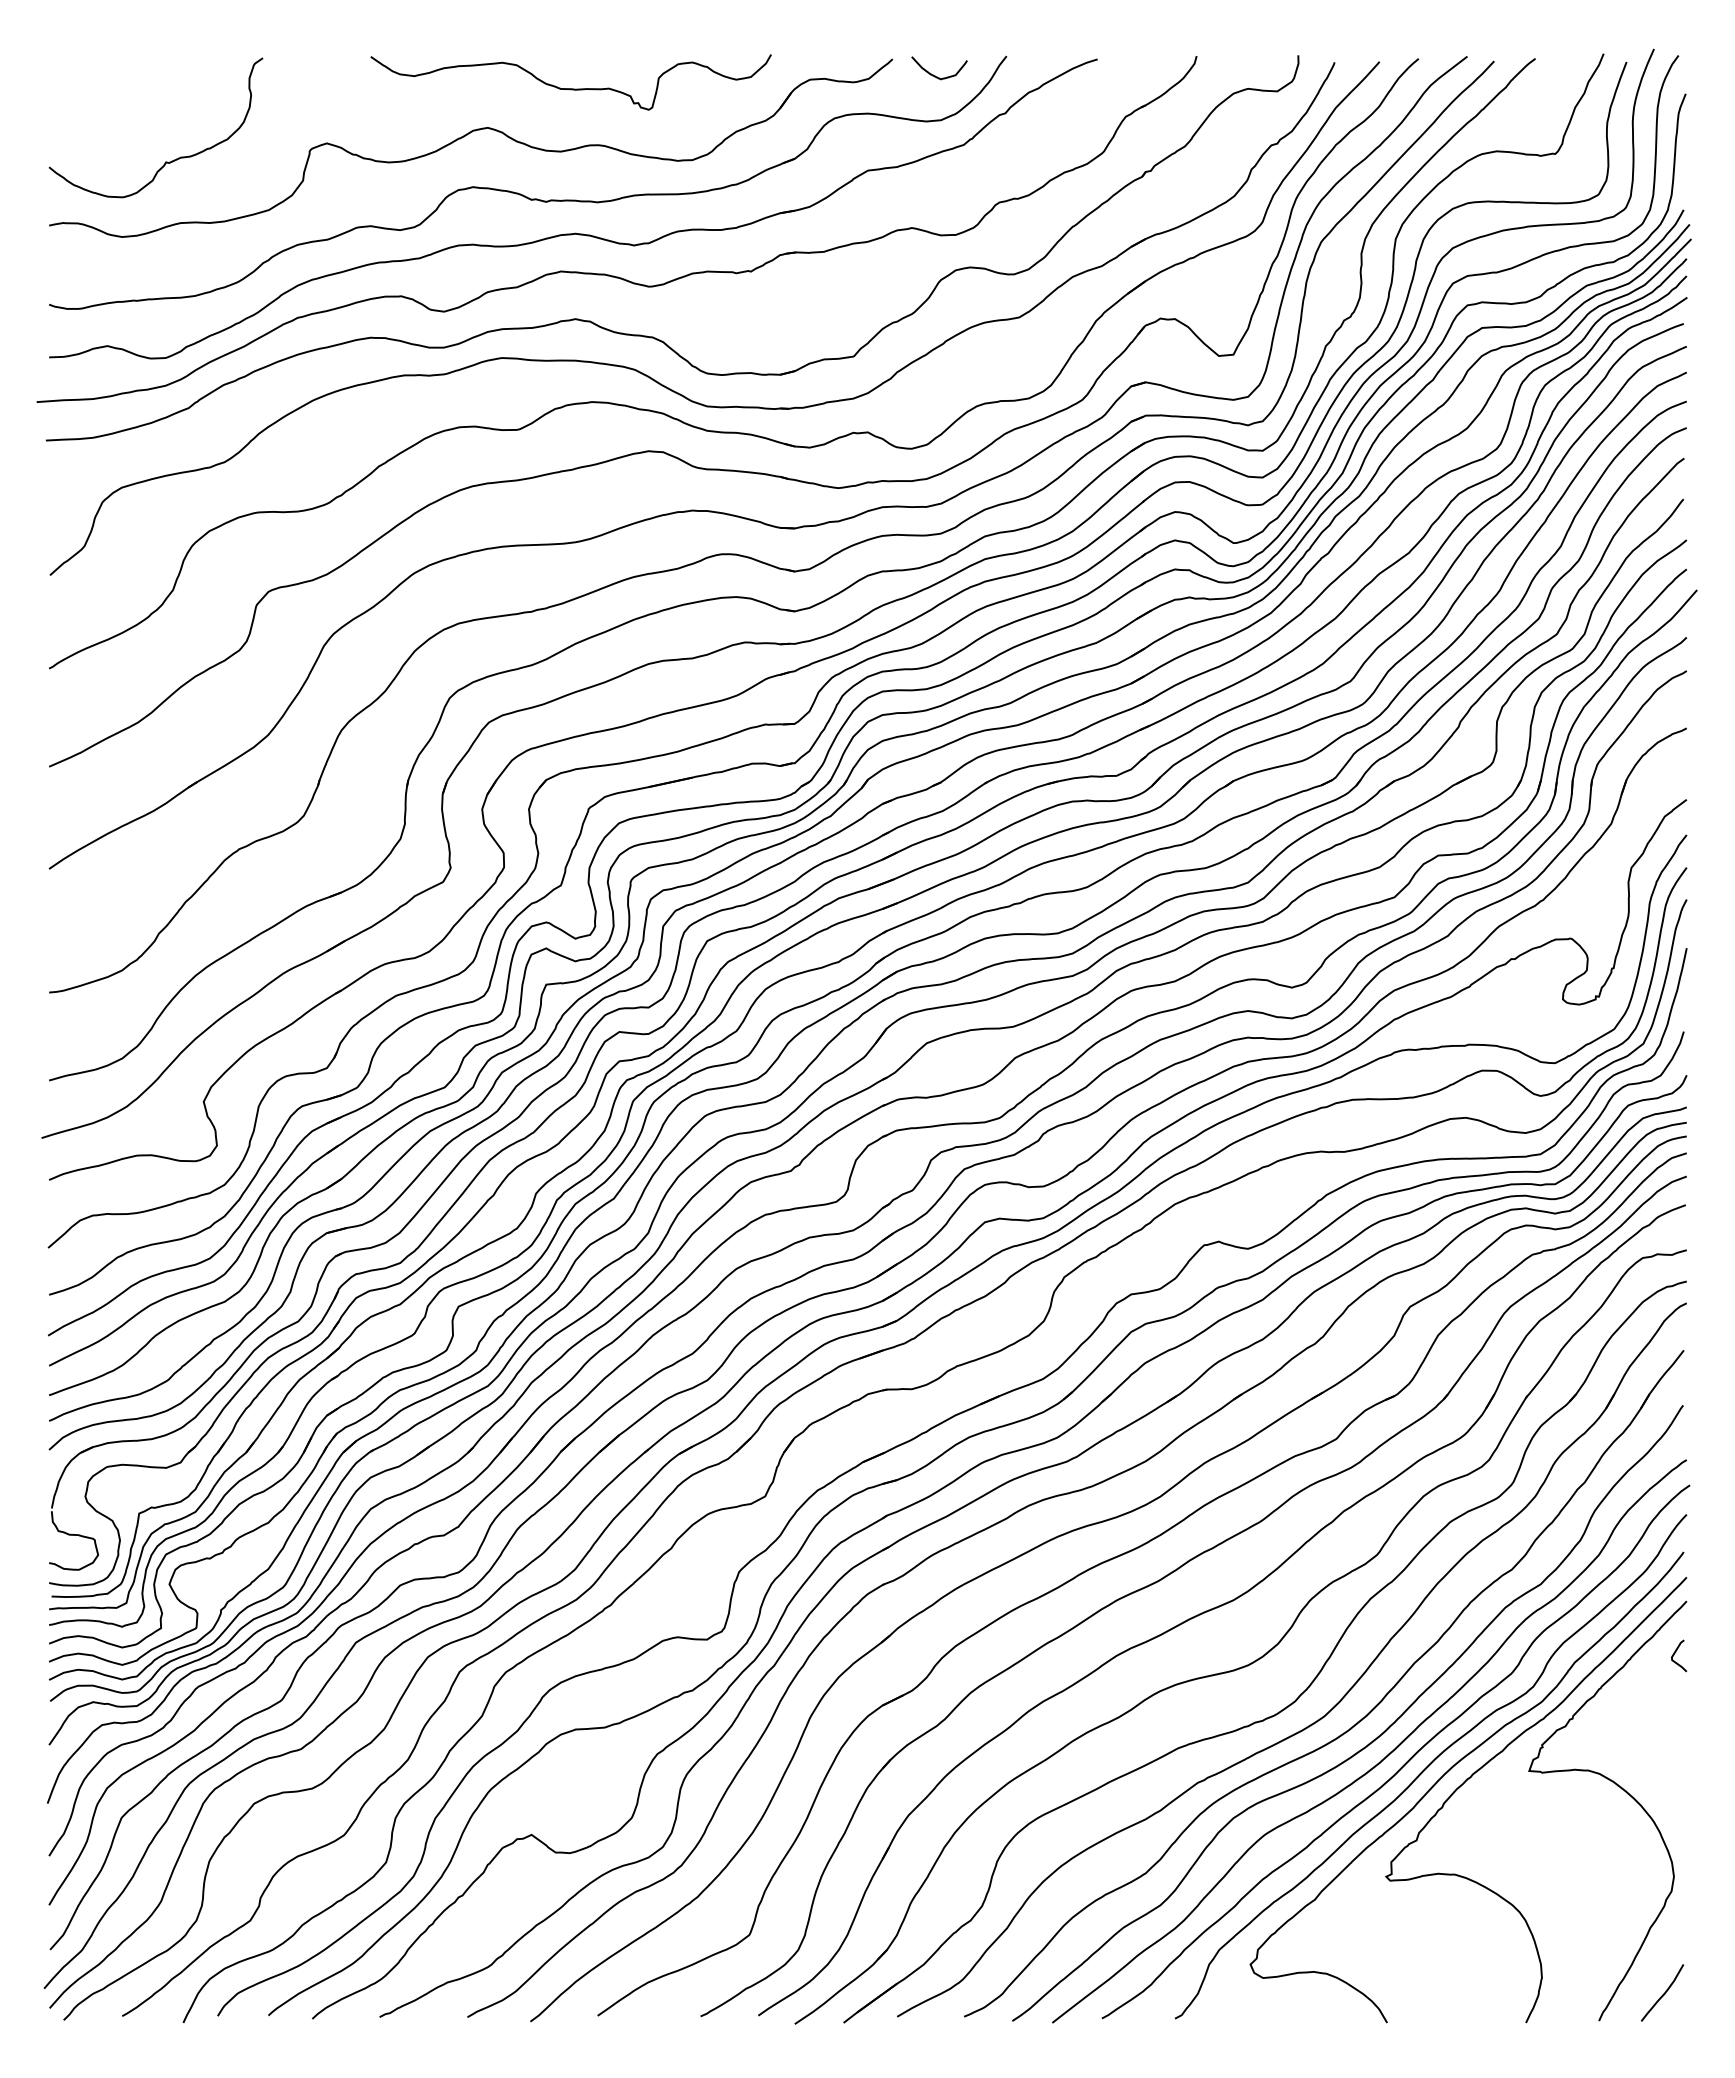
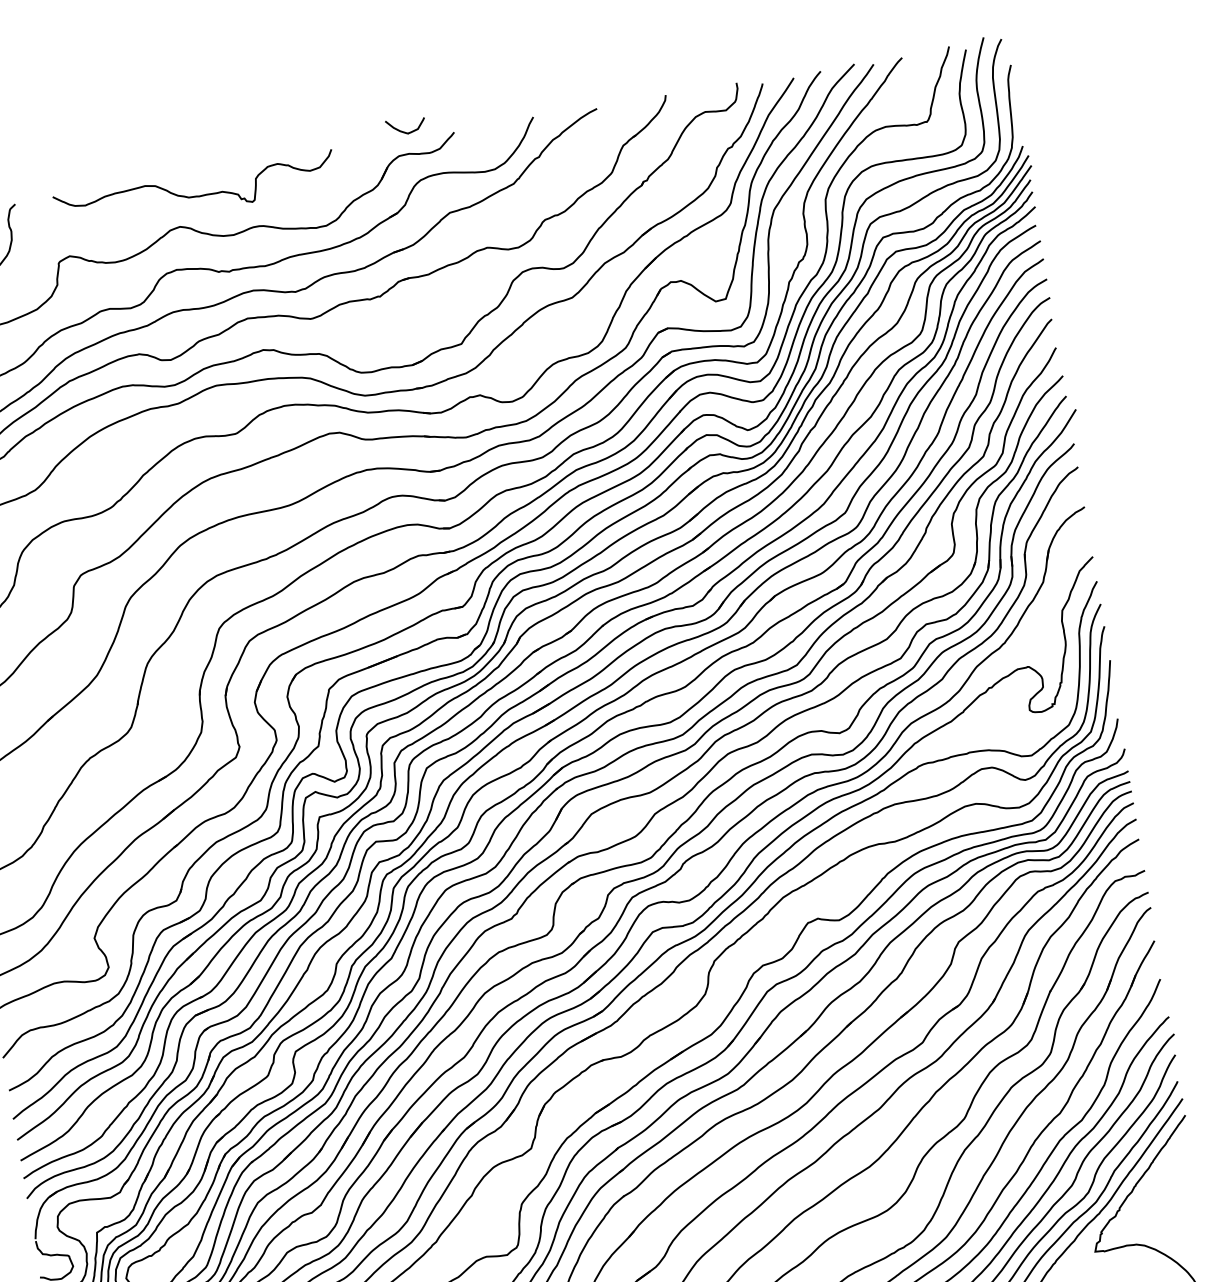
curve: (935, 75) -> (403, 131), moved
curve: (570, 88) -> (195, 196), moved
curve: (1675, 1653) -> (1183, 1152), removed

